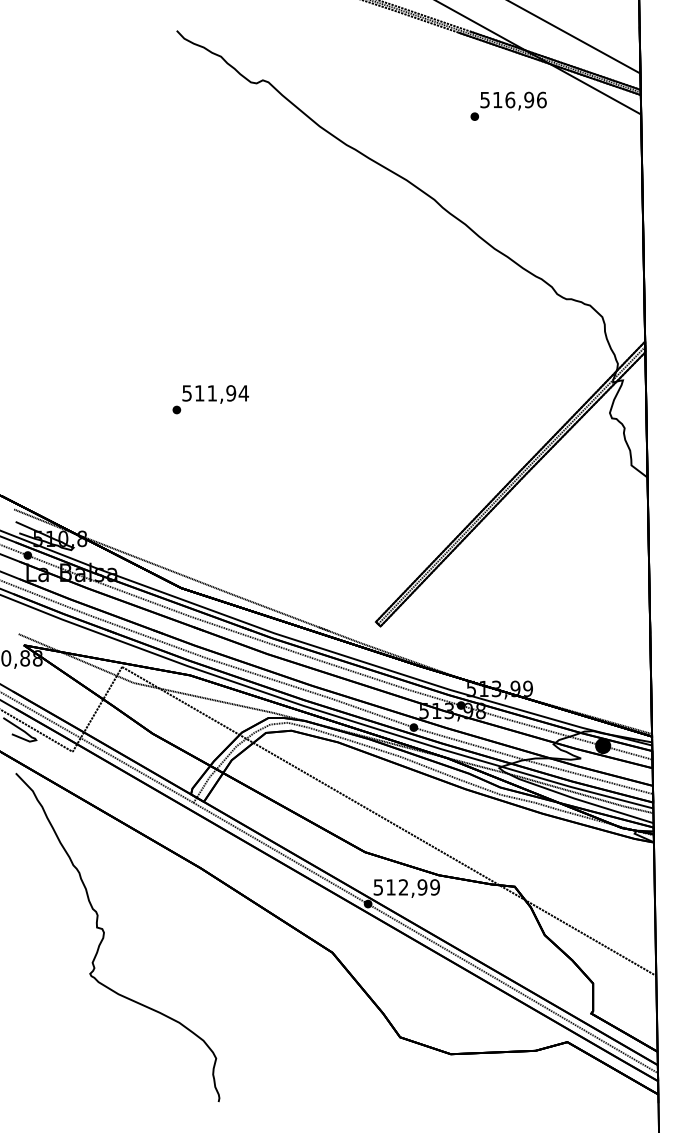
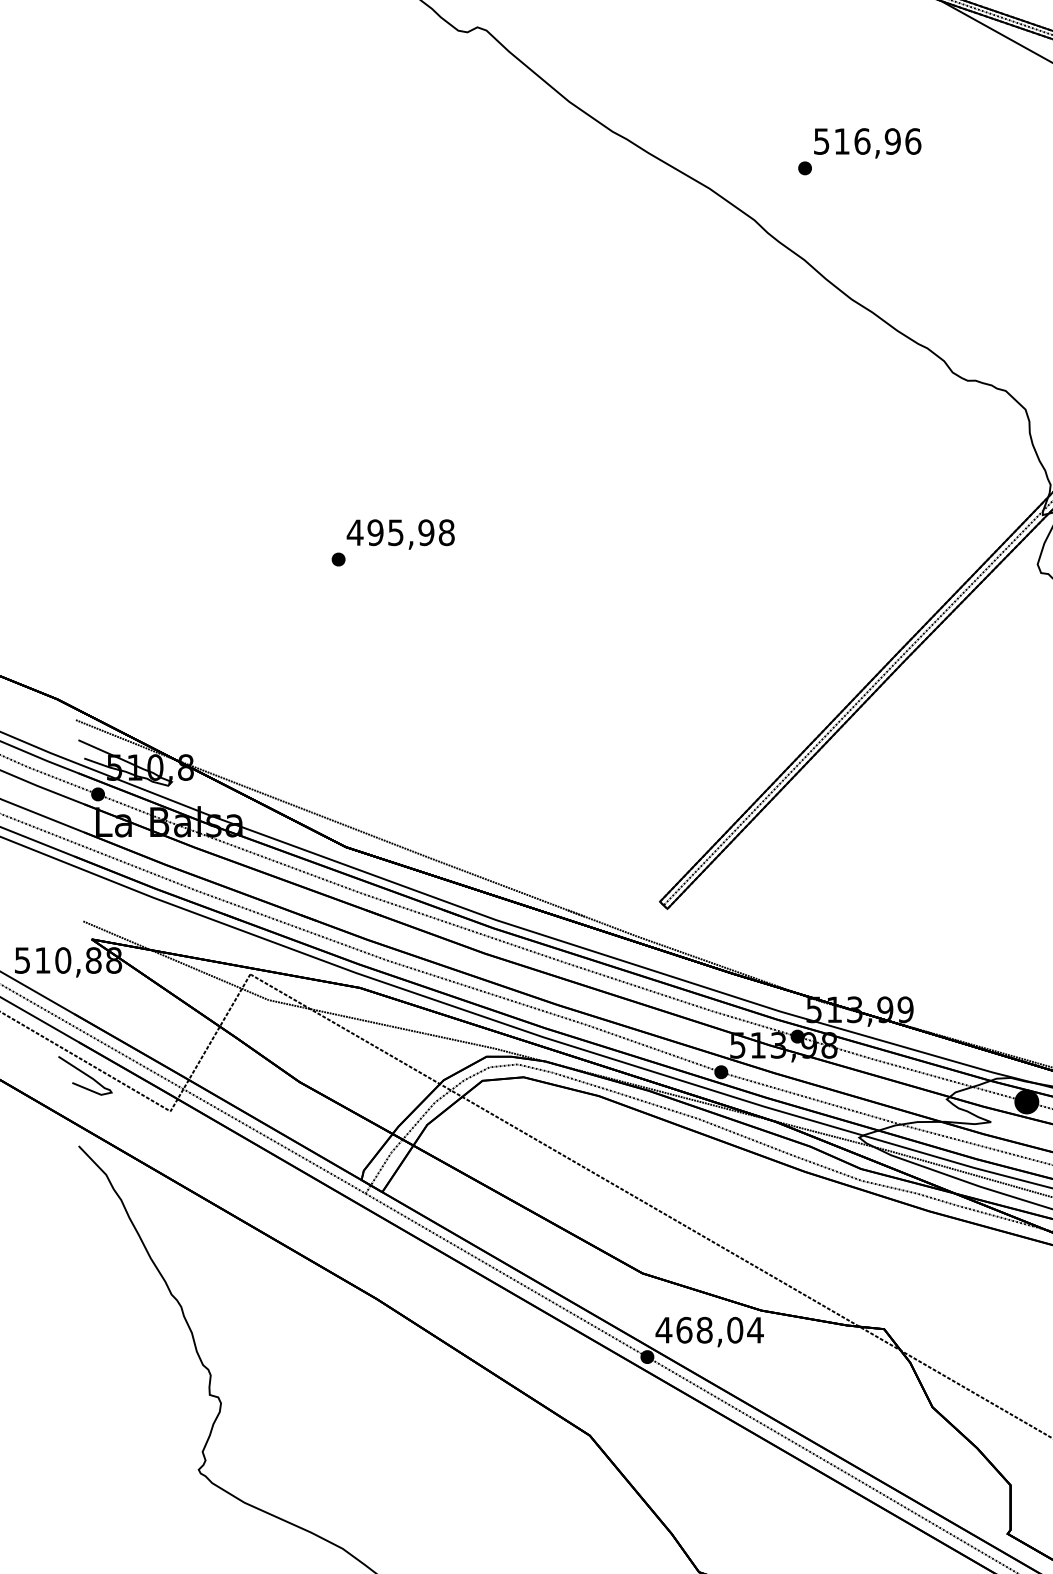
text: (508, 105) -> (859, 150), moved
text: (214, 393) -> (399, 532), 511,94 -> 495,98
text: (406, 887) -> (709, 1330), 512,99 -> 468,04

